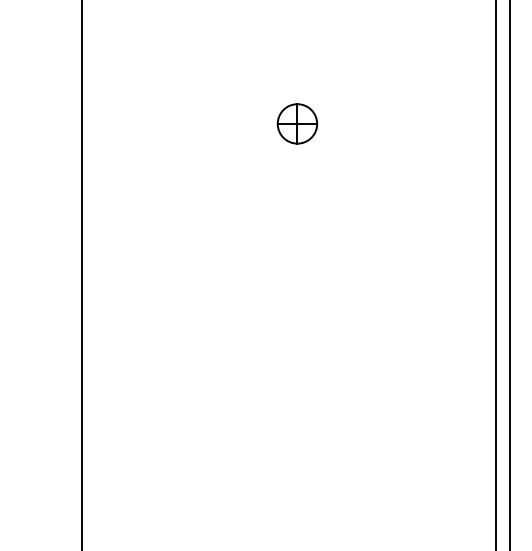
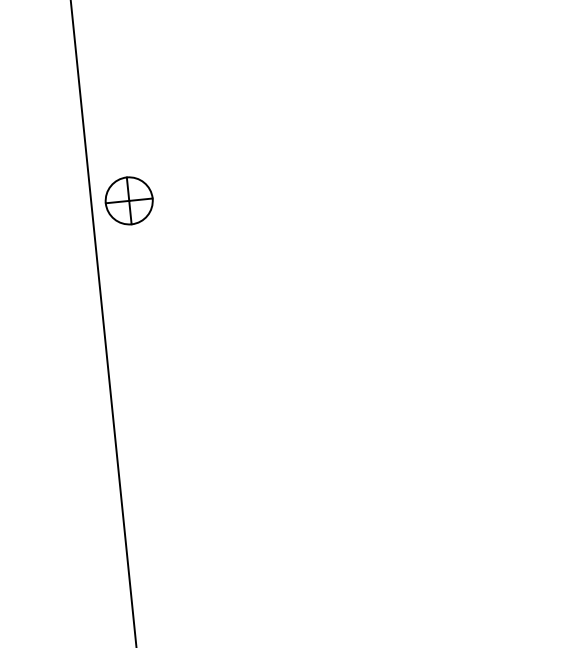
part: (297, 123) -> (129, 200), moved

